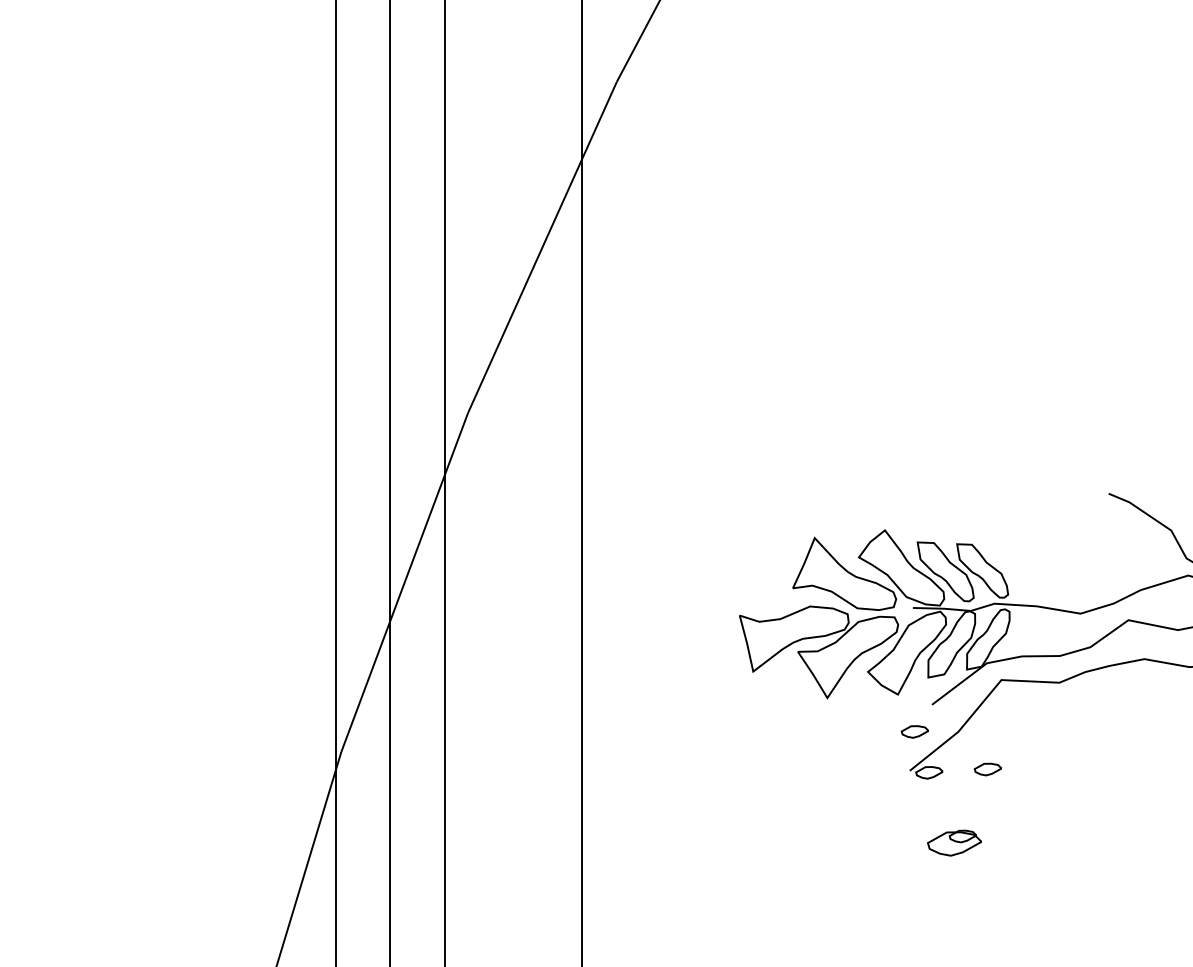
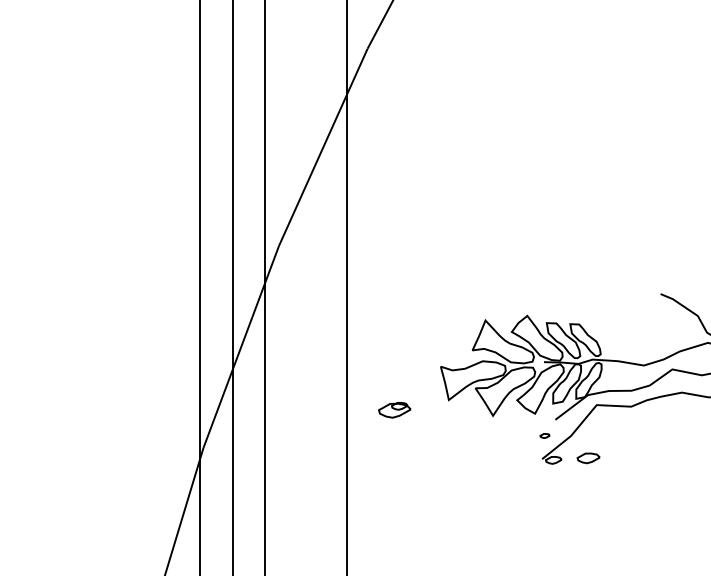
part: (913, 731) -> (544, 435), size x0.6
part: (987, 769) -> (588, 458), size x1.4
part: (954, 843) -> (394, 410), moved

